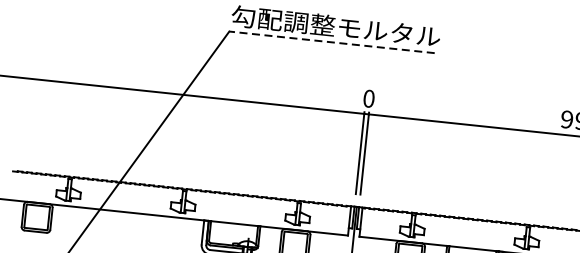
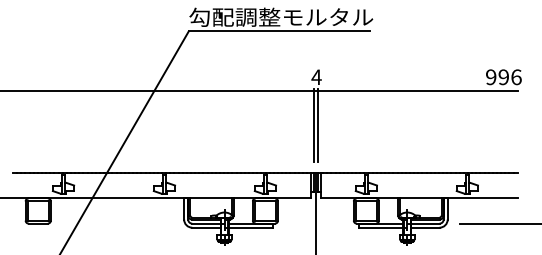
line: (331, 42) -> (278, 31), dashed -> solid
text: (368, 99) -> (316, 77), 0 -> 4

